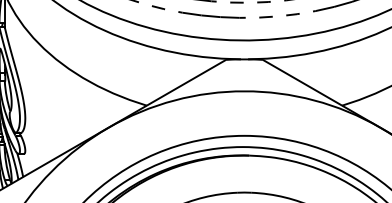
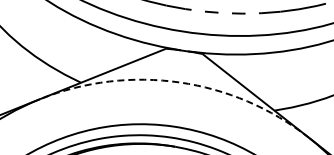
arc: (244, 91) -> (179, 82), solid -> dashed

